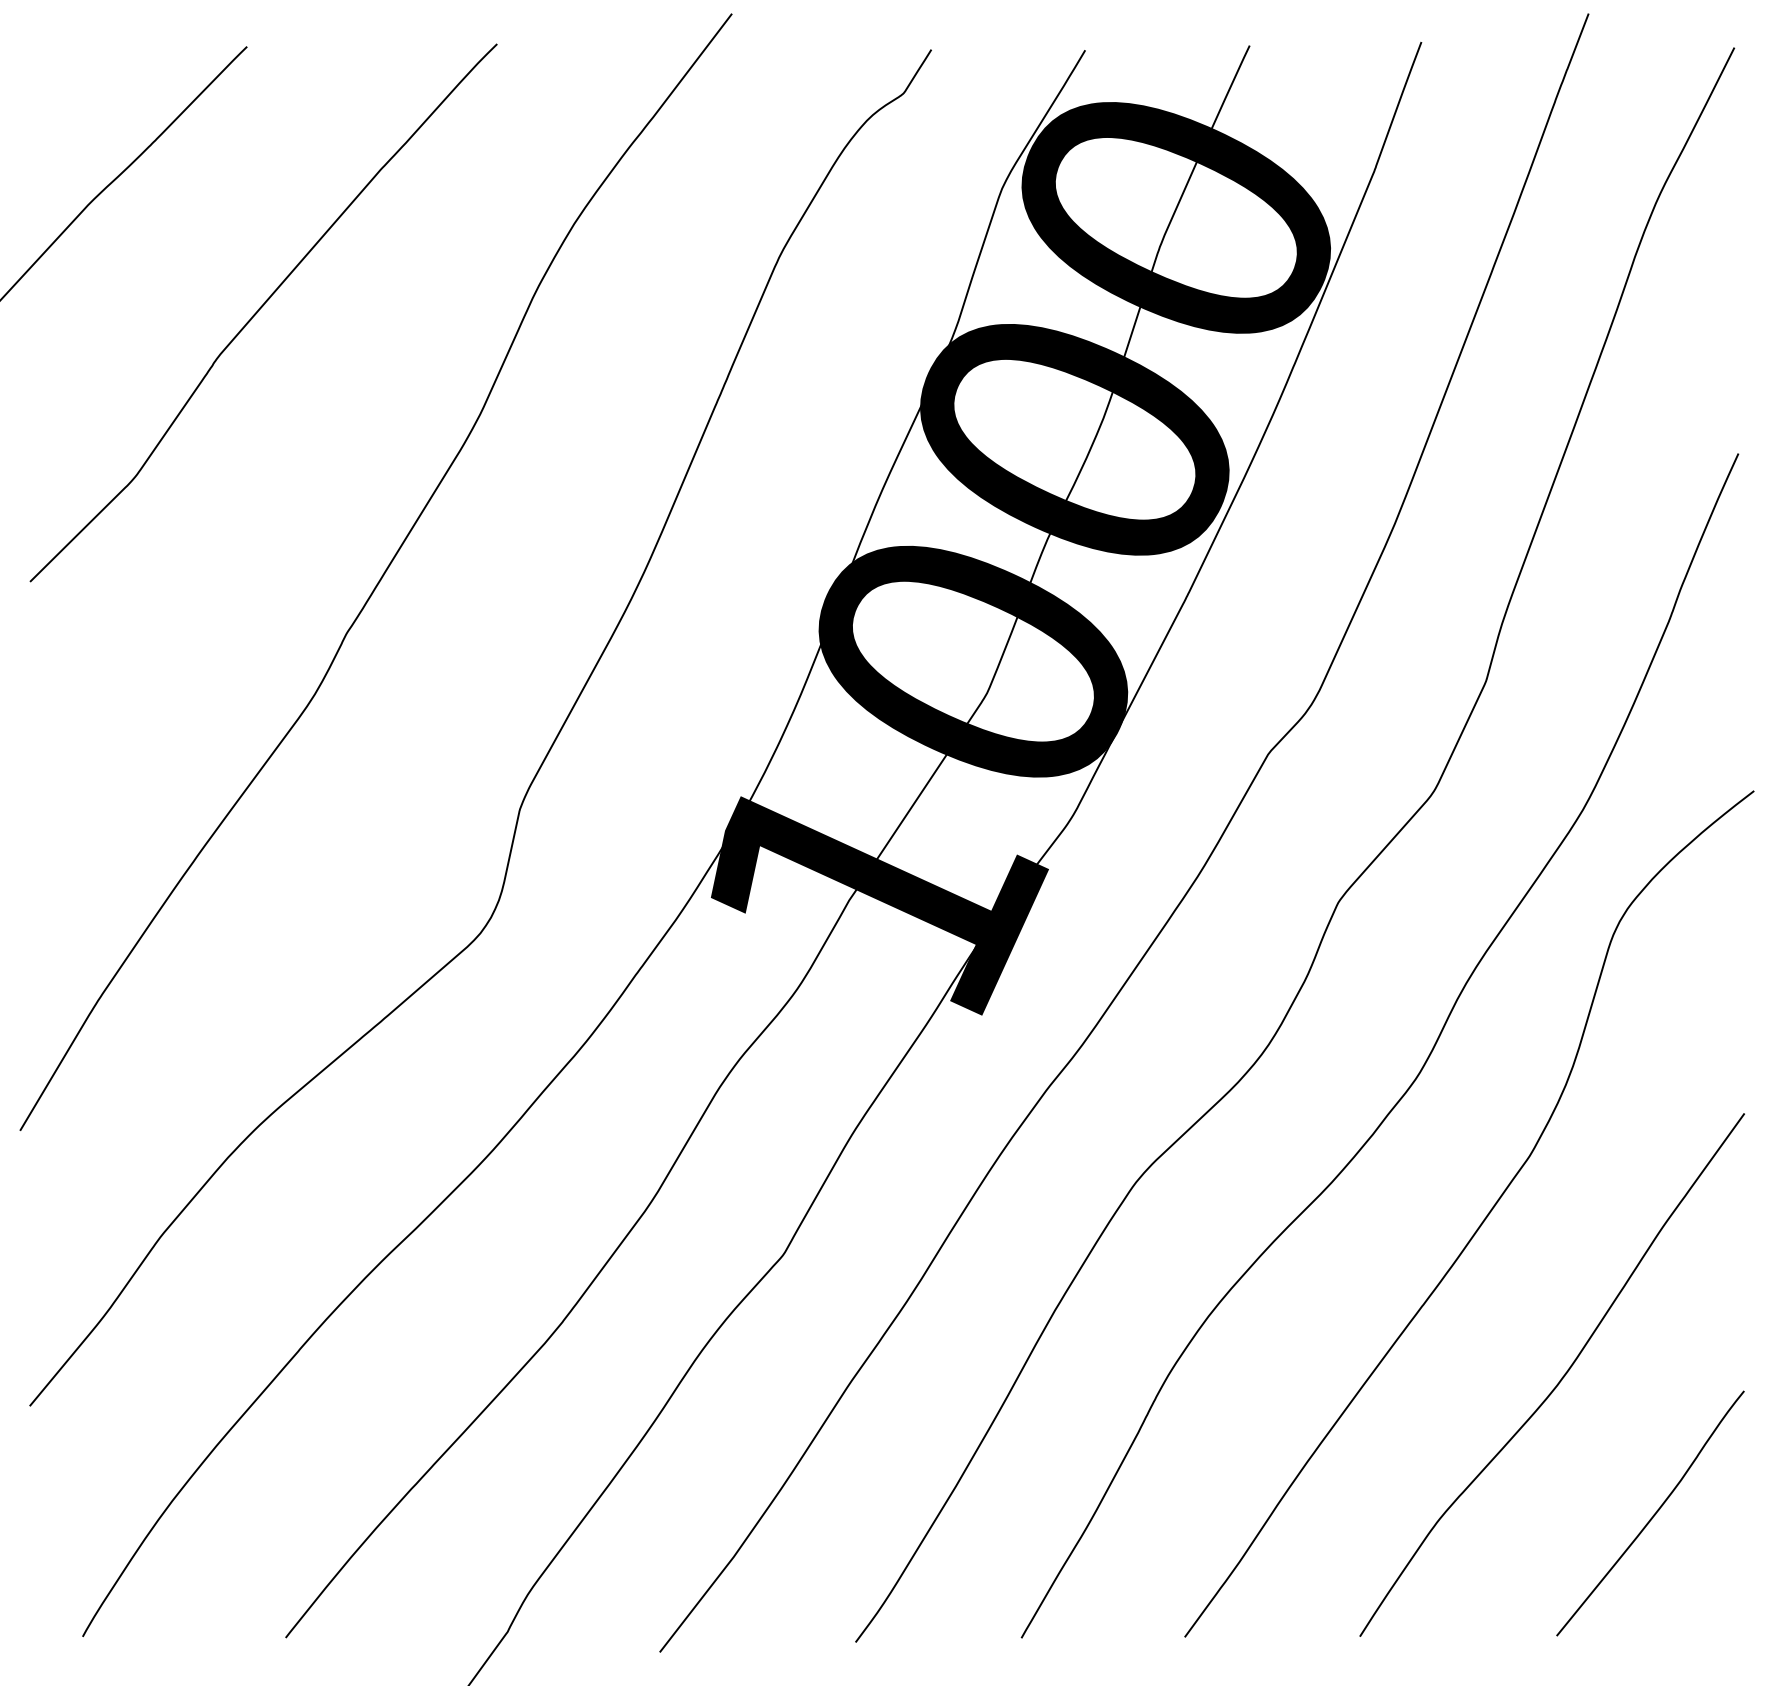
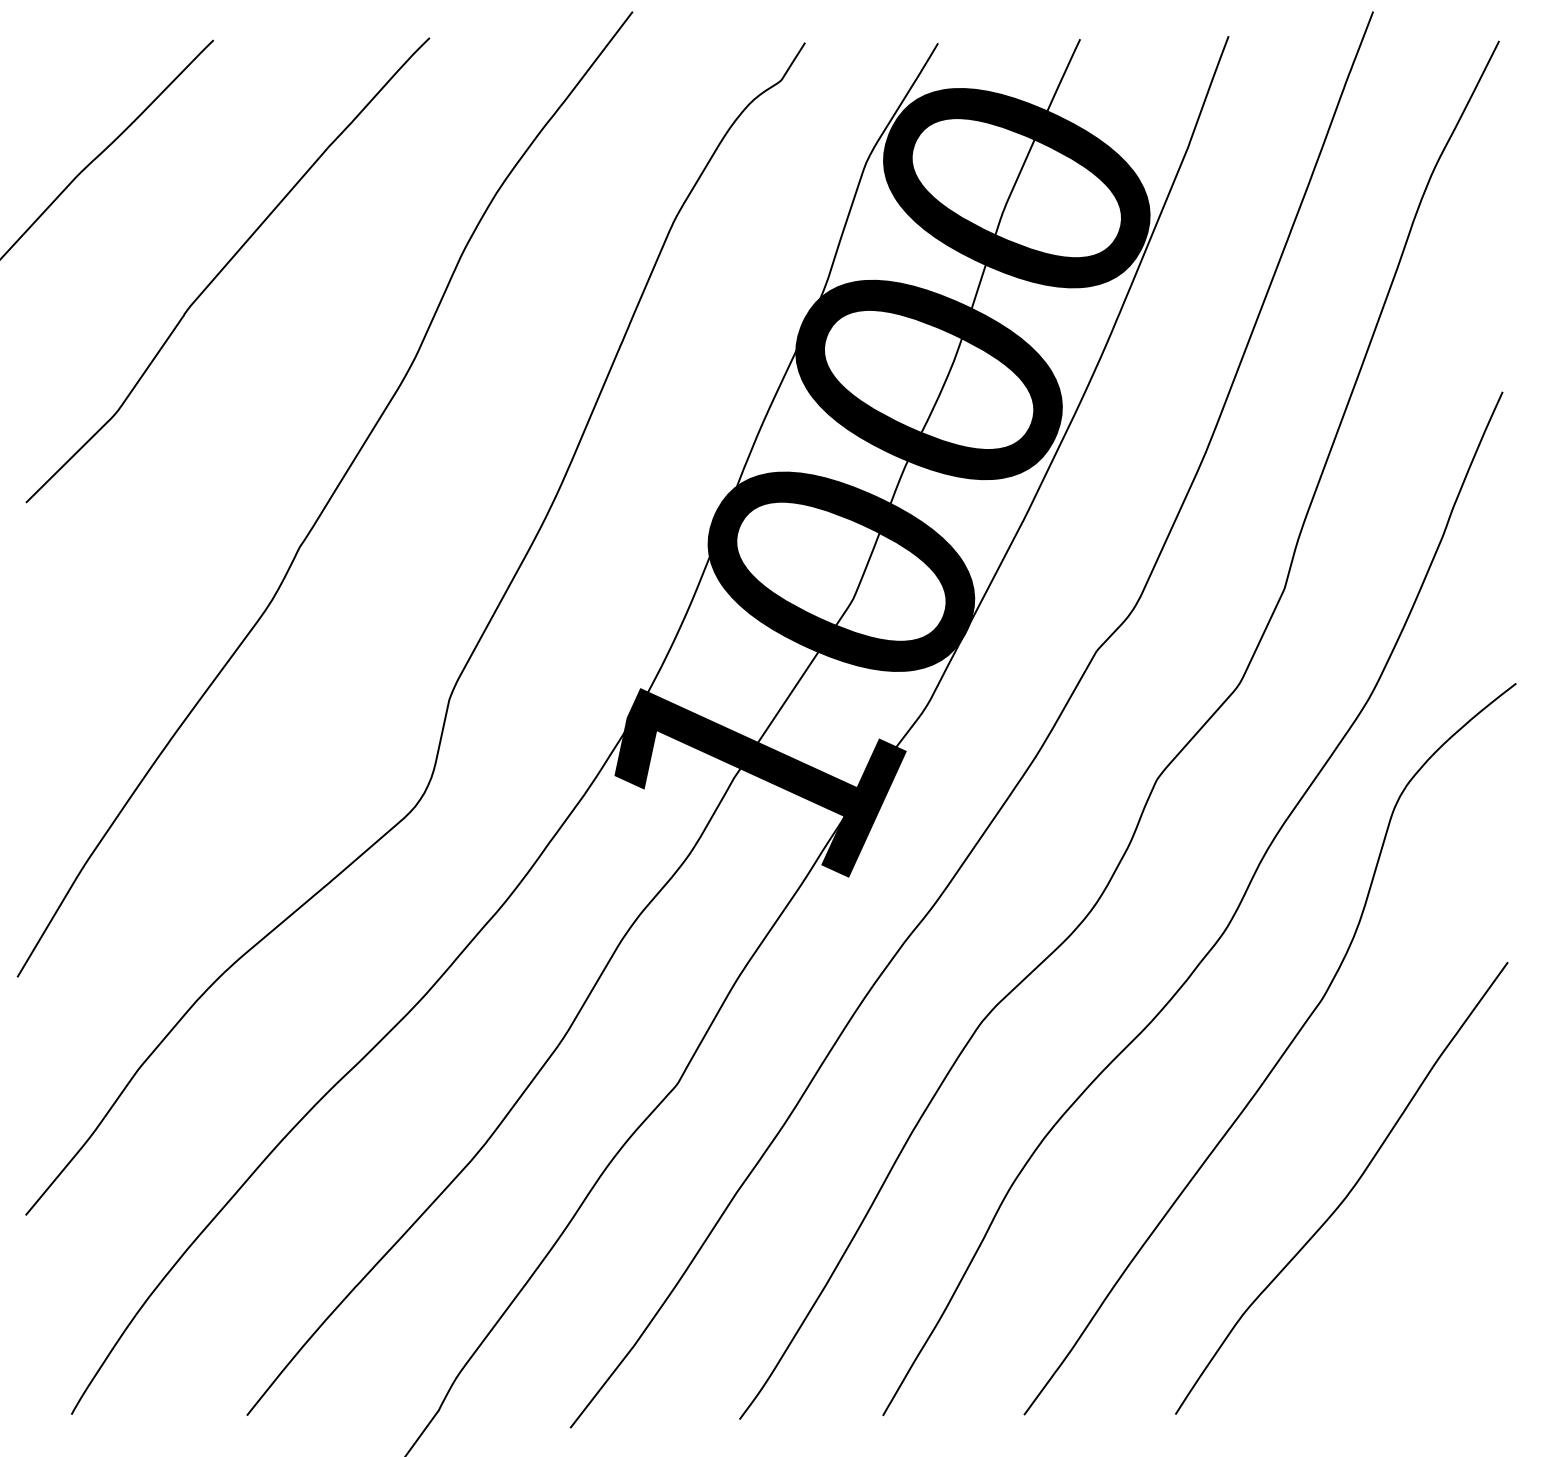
curve: (1652, 1515) -> (1428, 1309), removed

